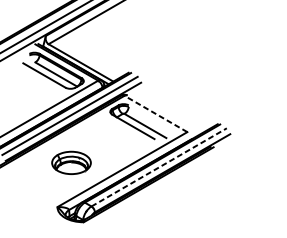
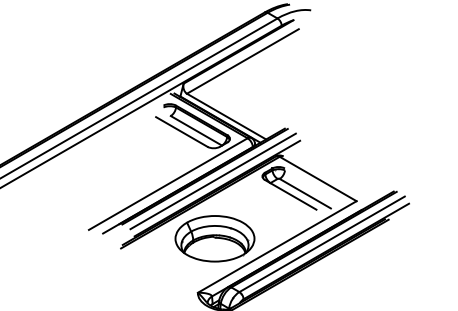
line: (155, 113) -> (317, 178), dashed -> solid
part: (71, 162) -> (214, 238), size x1.67
line: (159, 167) -> (322, 244), dashed -> solid

